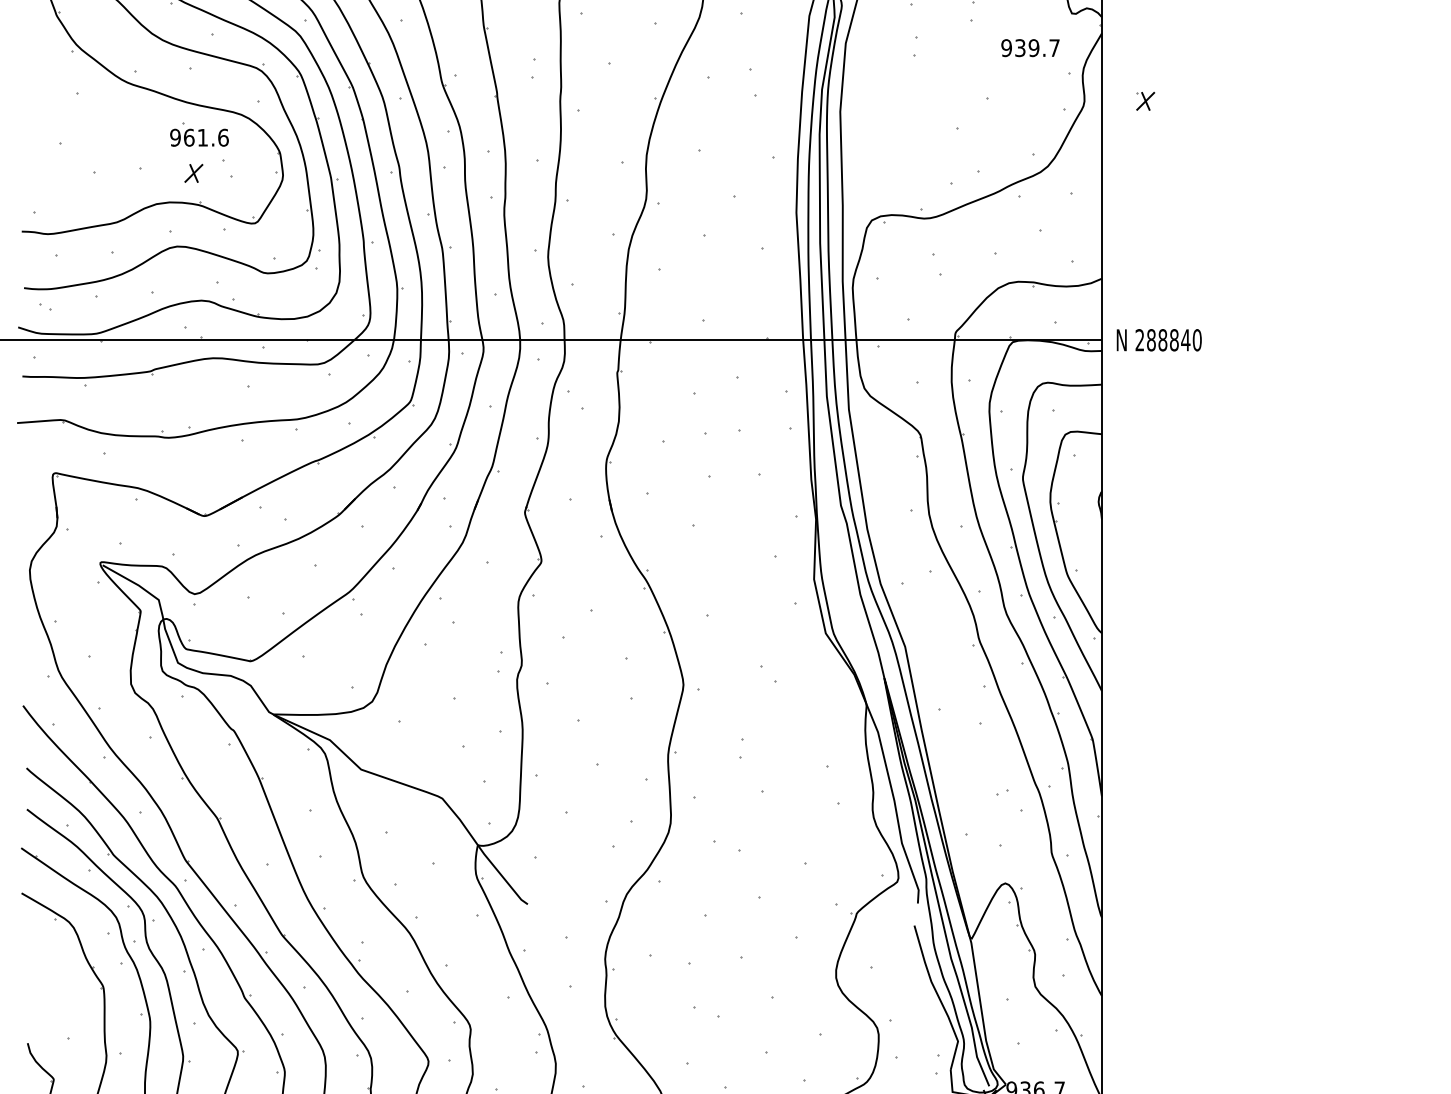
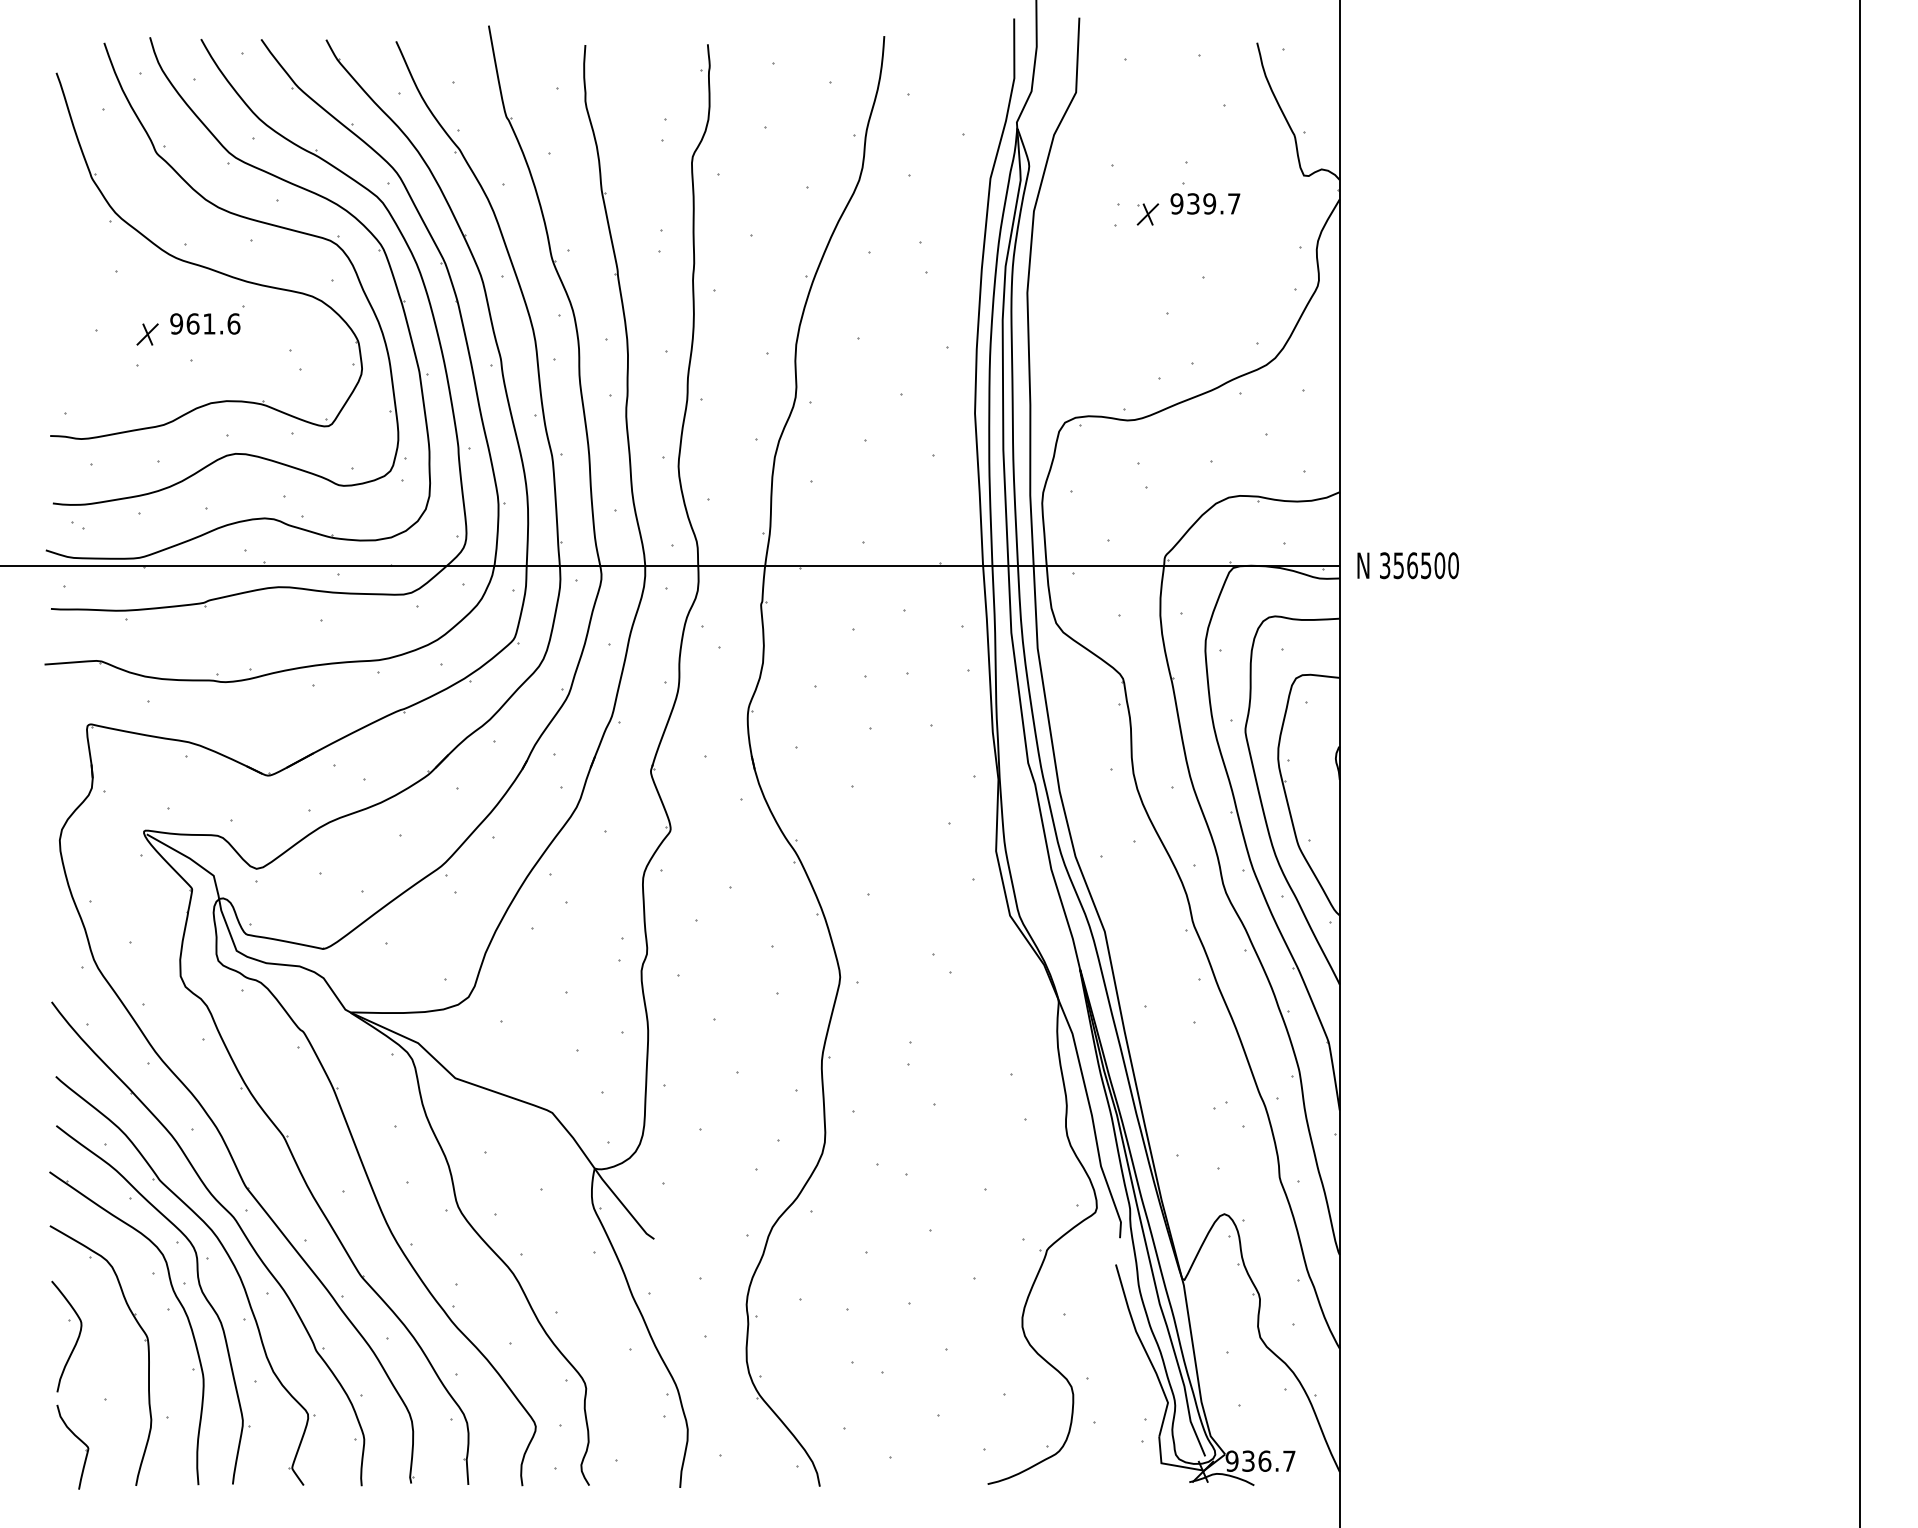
text: (1030, 47) -> (1205, 203), moved
part: (1145, 101) -> (1147, 214), moved
part: (199, 137) -> (205, 323), moved
part: (193, 173) -> (147, 334), moved
text: (1162, 340) -> (1412, 565), 288840 -> 356500
part: (43, 988) -> (76, 1339), added

